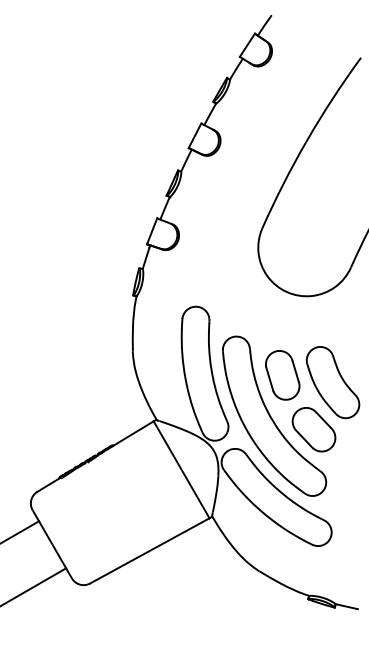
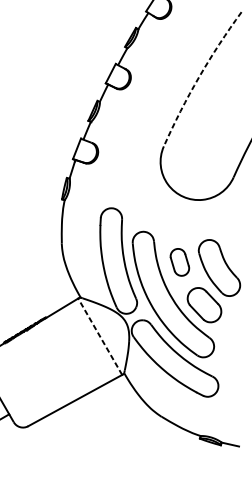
arc: (307, 140) -> (199, 77), solid -> dashed
part: (282, 375) -> (179, 262), size x0.7
line: (181, 469) -> (100, 336), solid -> dashed

